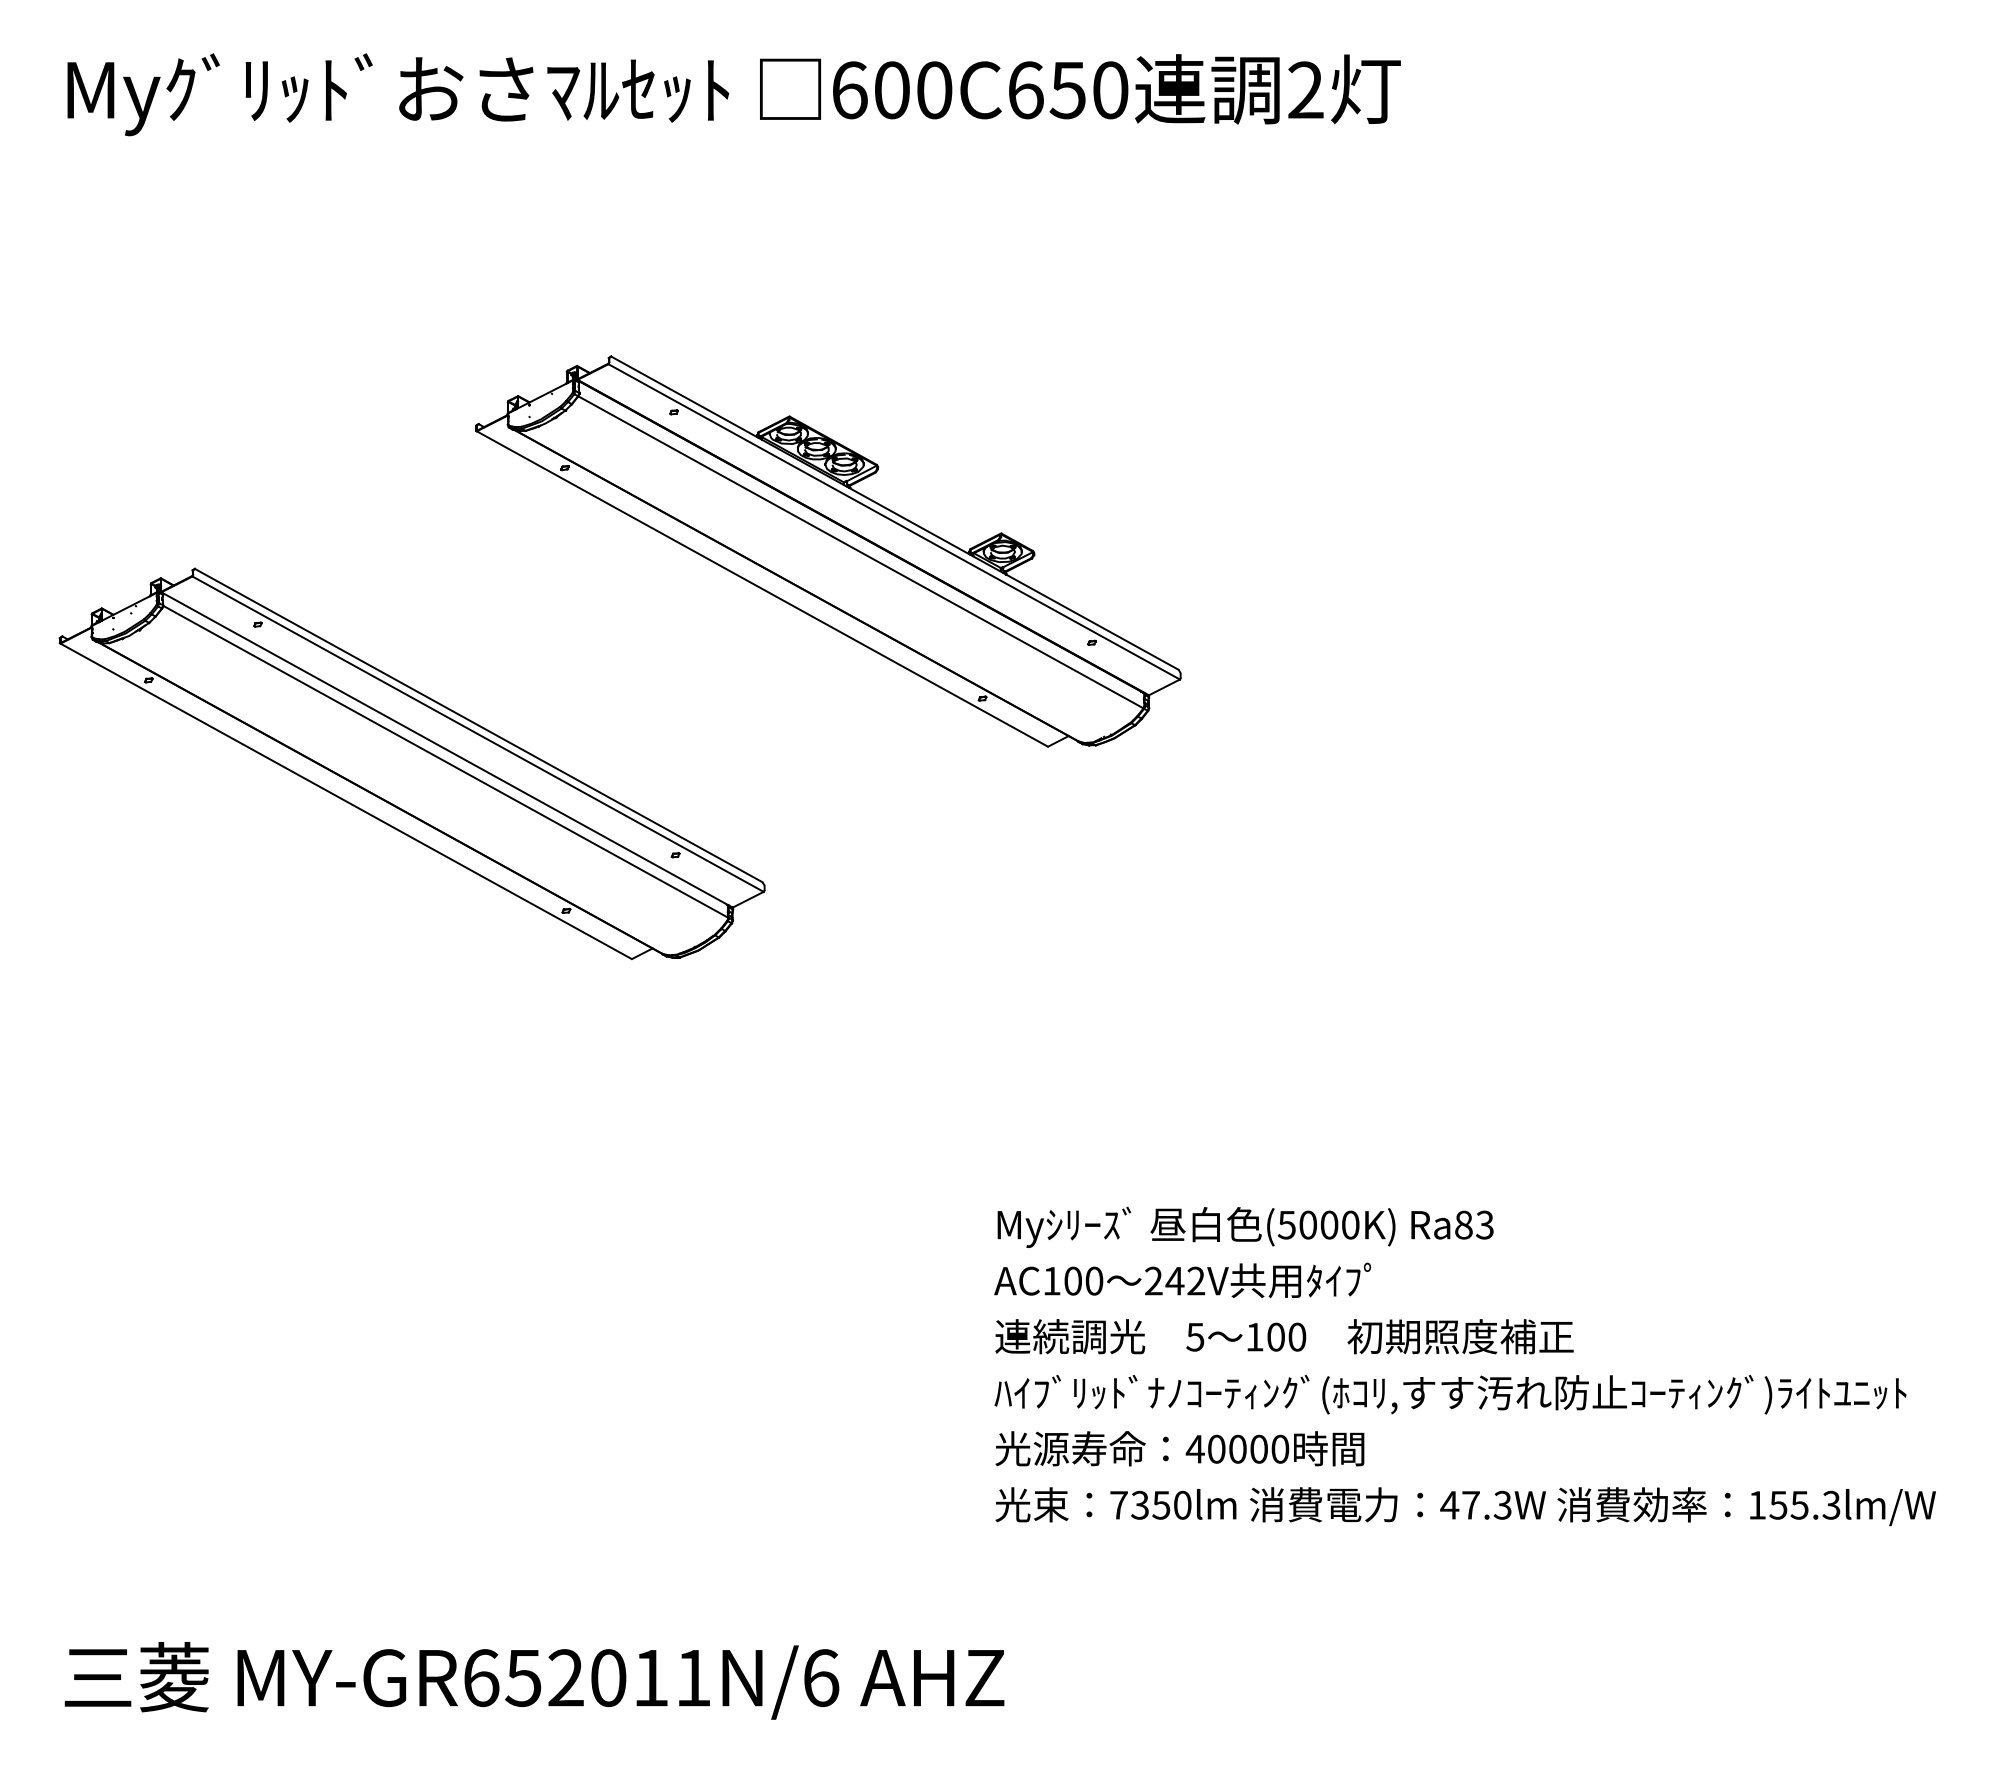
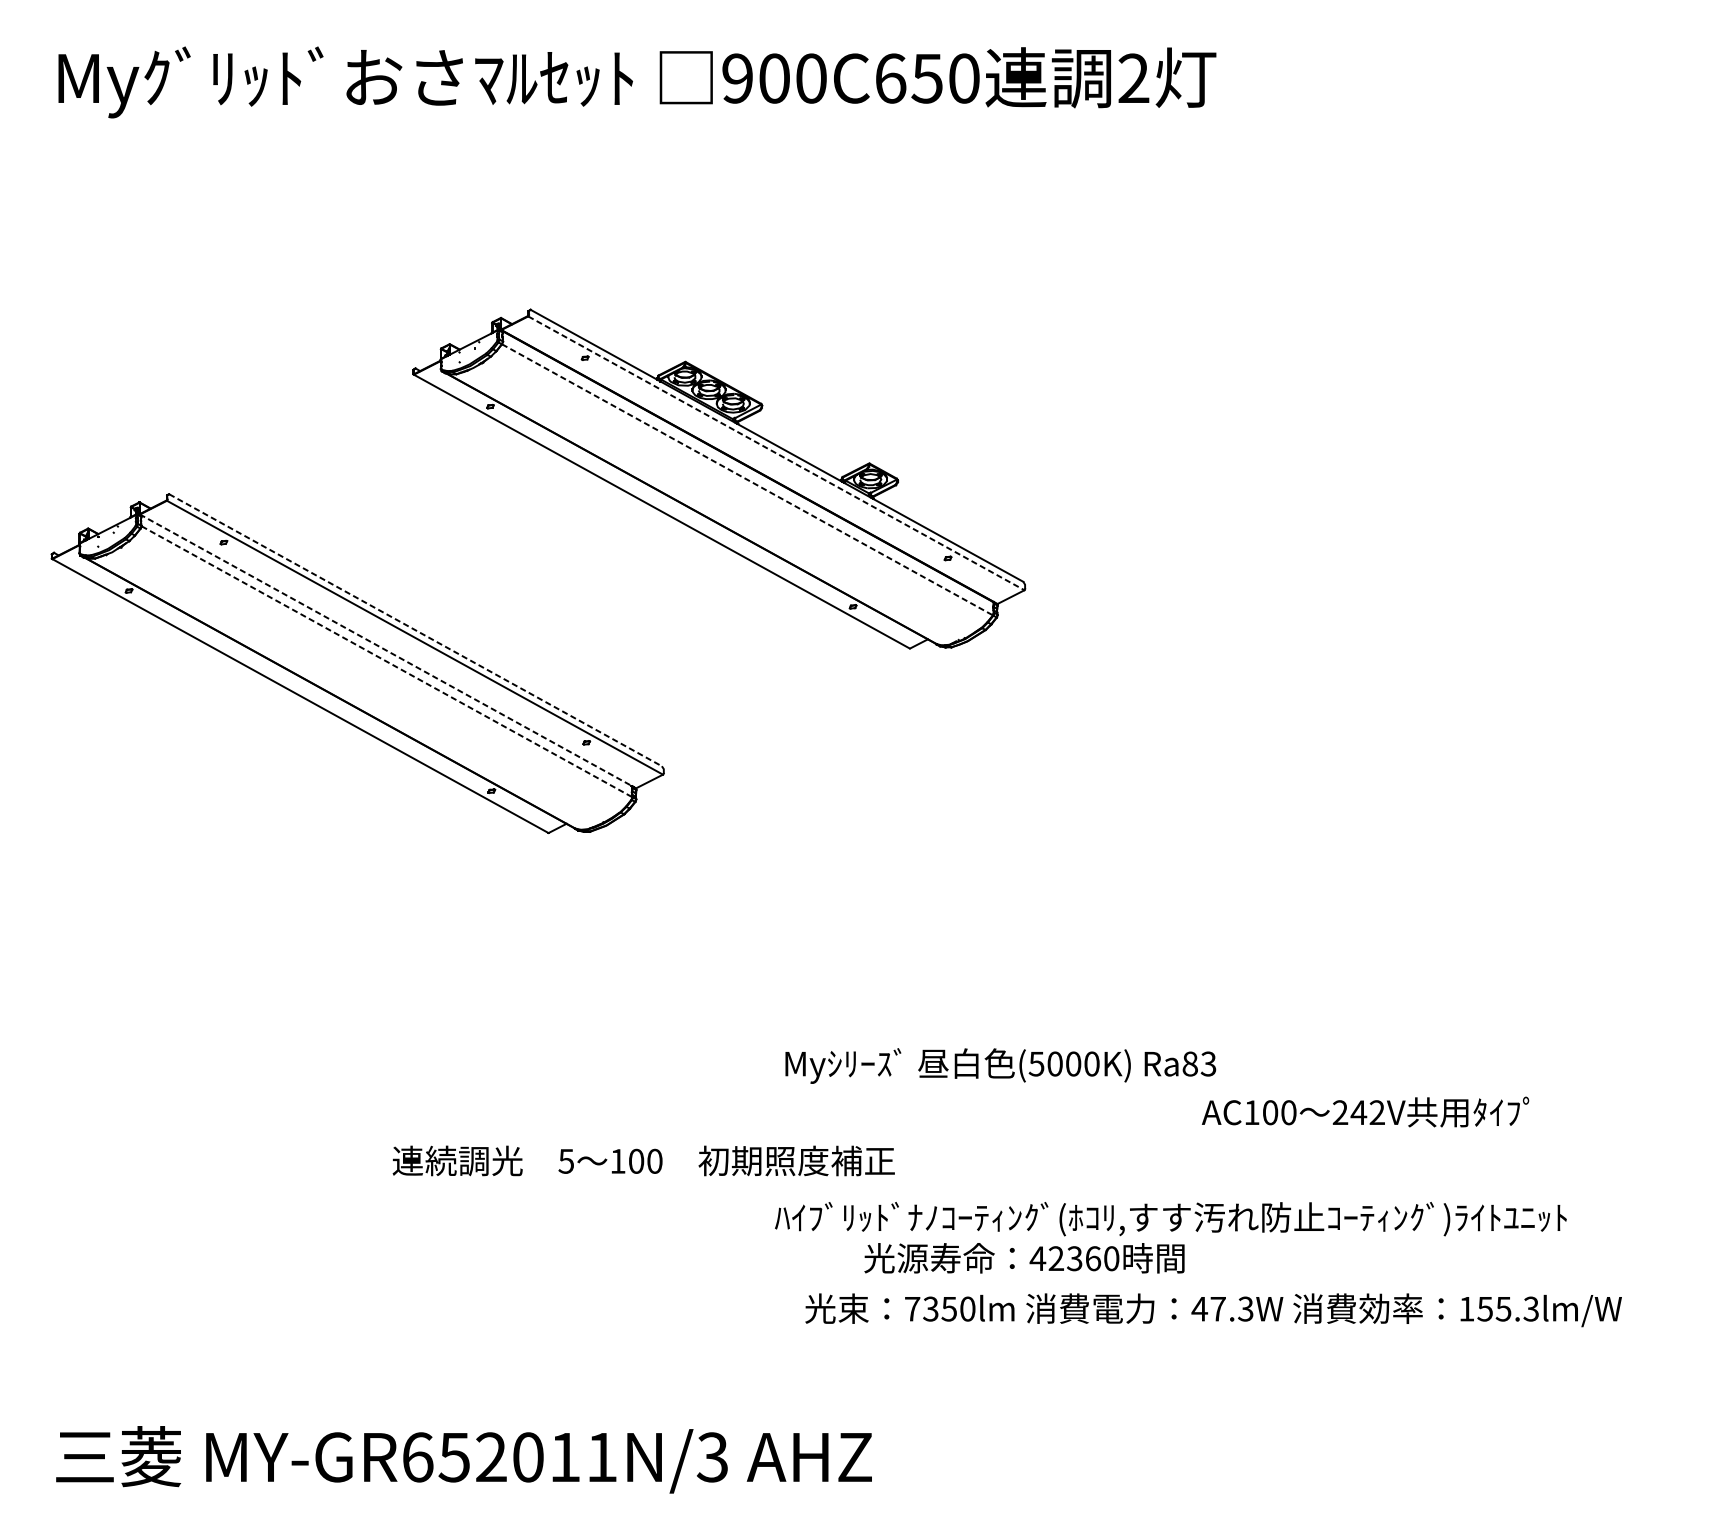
text: (849, 90) -> (737, 78), 600C650 -> 900C650
line: (894, 522) -> (776, 453), solid -> dashed
line: (860, 552) -> (747, 479), solid -> dashed
line: (479, 725) -> (416, 630), solid -> dashed
line: (447, 750) -> (388, 651), solid -> dashed
line: (445, 761) -> (386, 661), solid -> dashed
text: (1245, 1226) -> (1000, 1065), moved
text: (1182, 1280) -> (1365, 1112), moved
text: (1284, 1336) -> (643, 1160), moved
text: (1450, 1394) -> (1170, 1218), moved
text: (1237, 1448) -> (1074, 1258), 40000 -> 42360
text: (1465, 1506) -> (1213, 1310), moved
text: (820, 1678) -> (712, 1457), MY-GR652011N/6 -> MY-GR652011N/3

